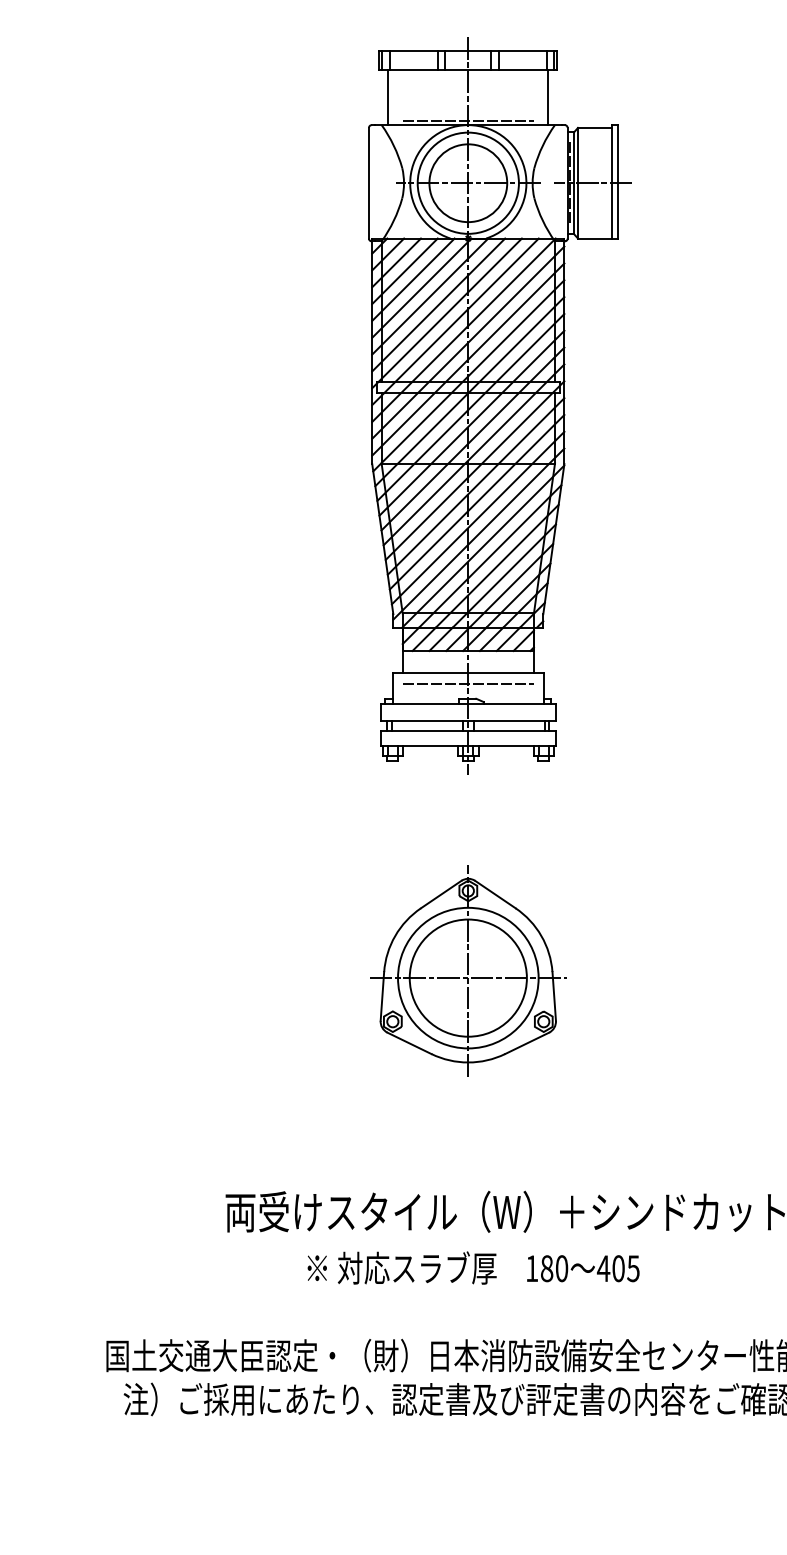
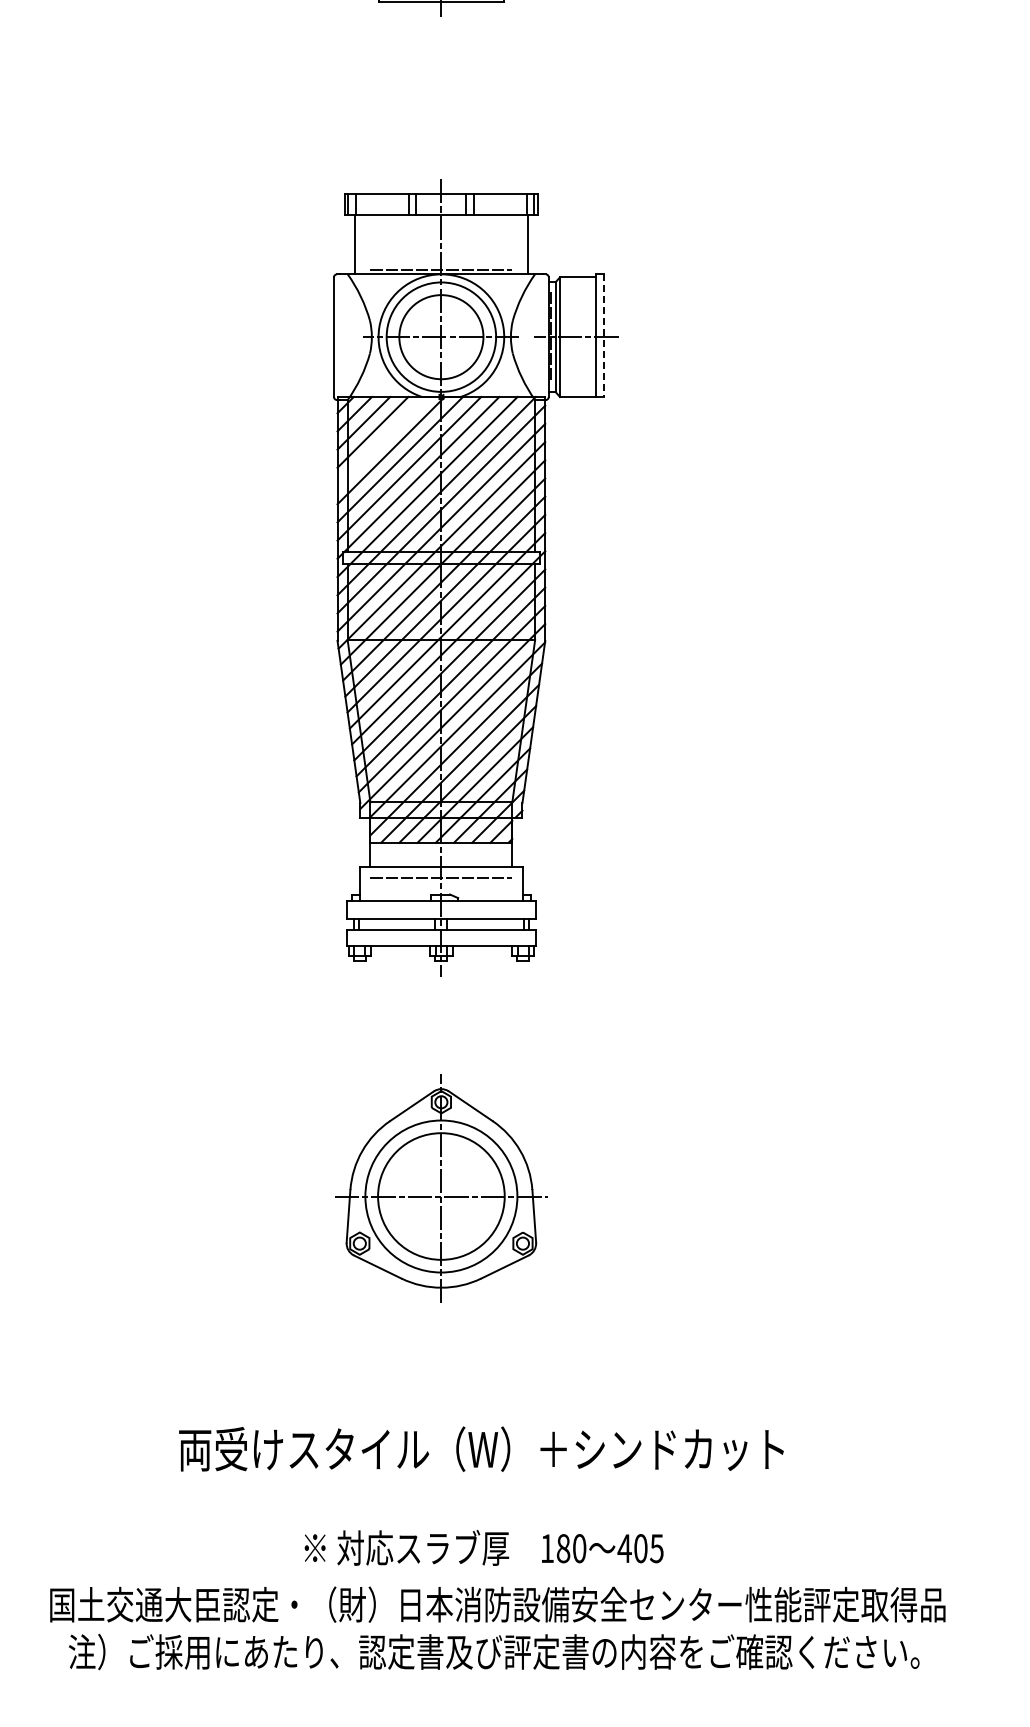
line: (618, 182) -> (603, 336), solid -> dashed
line: (412, 279) -> (381, 441), removed
text: (473, 1267) -> (483, 1547), moved

